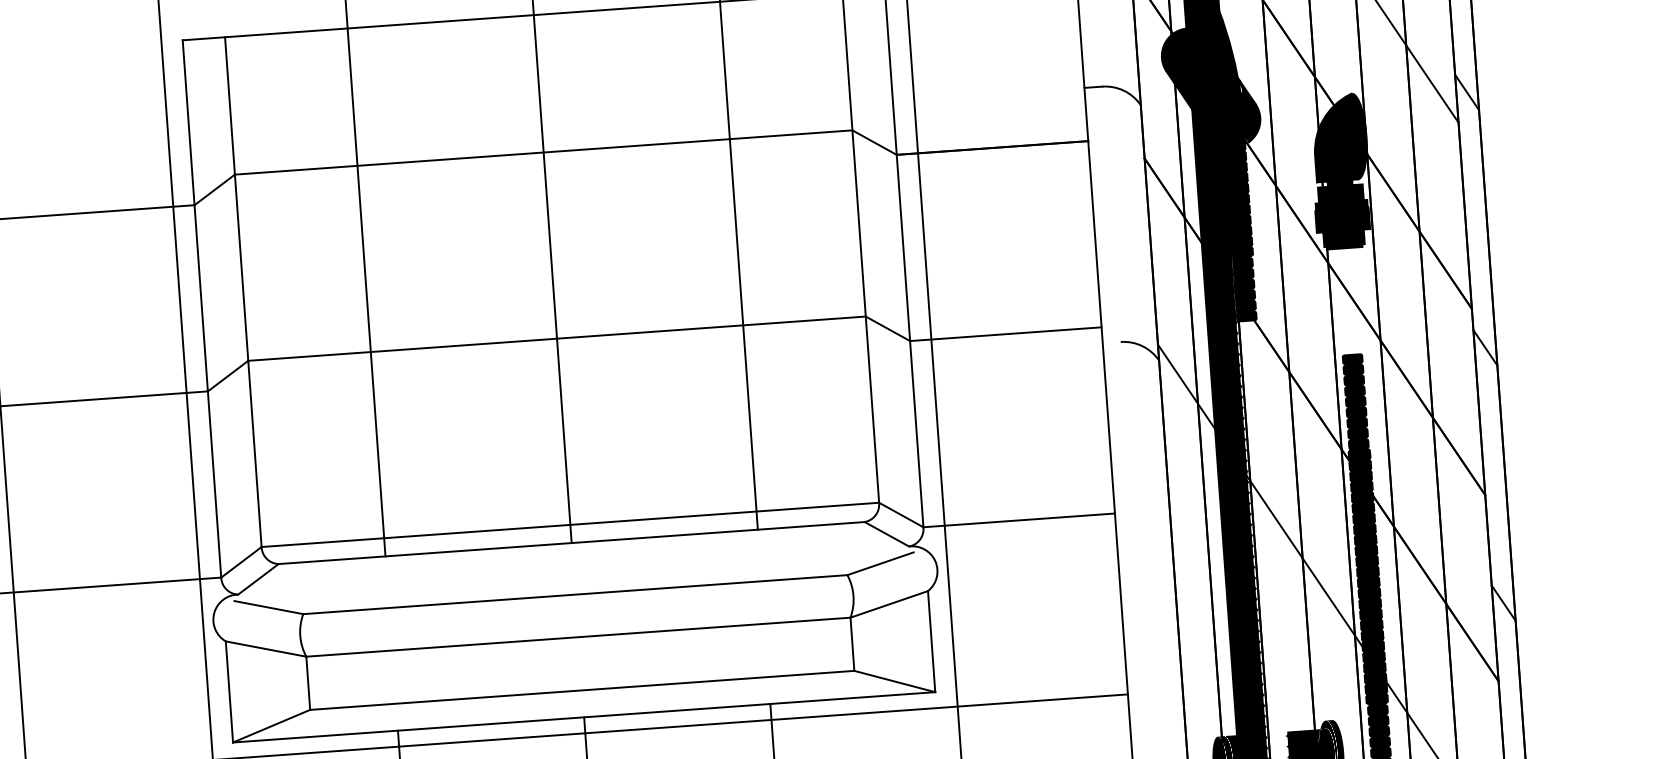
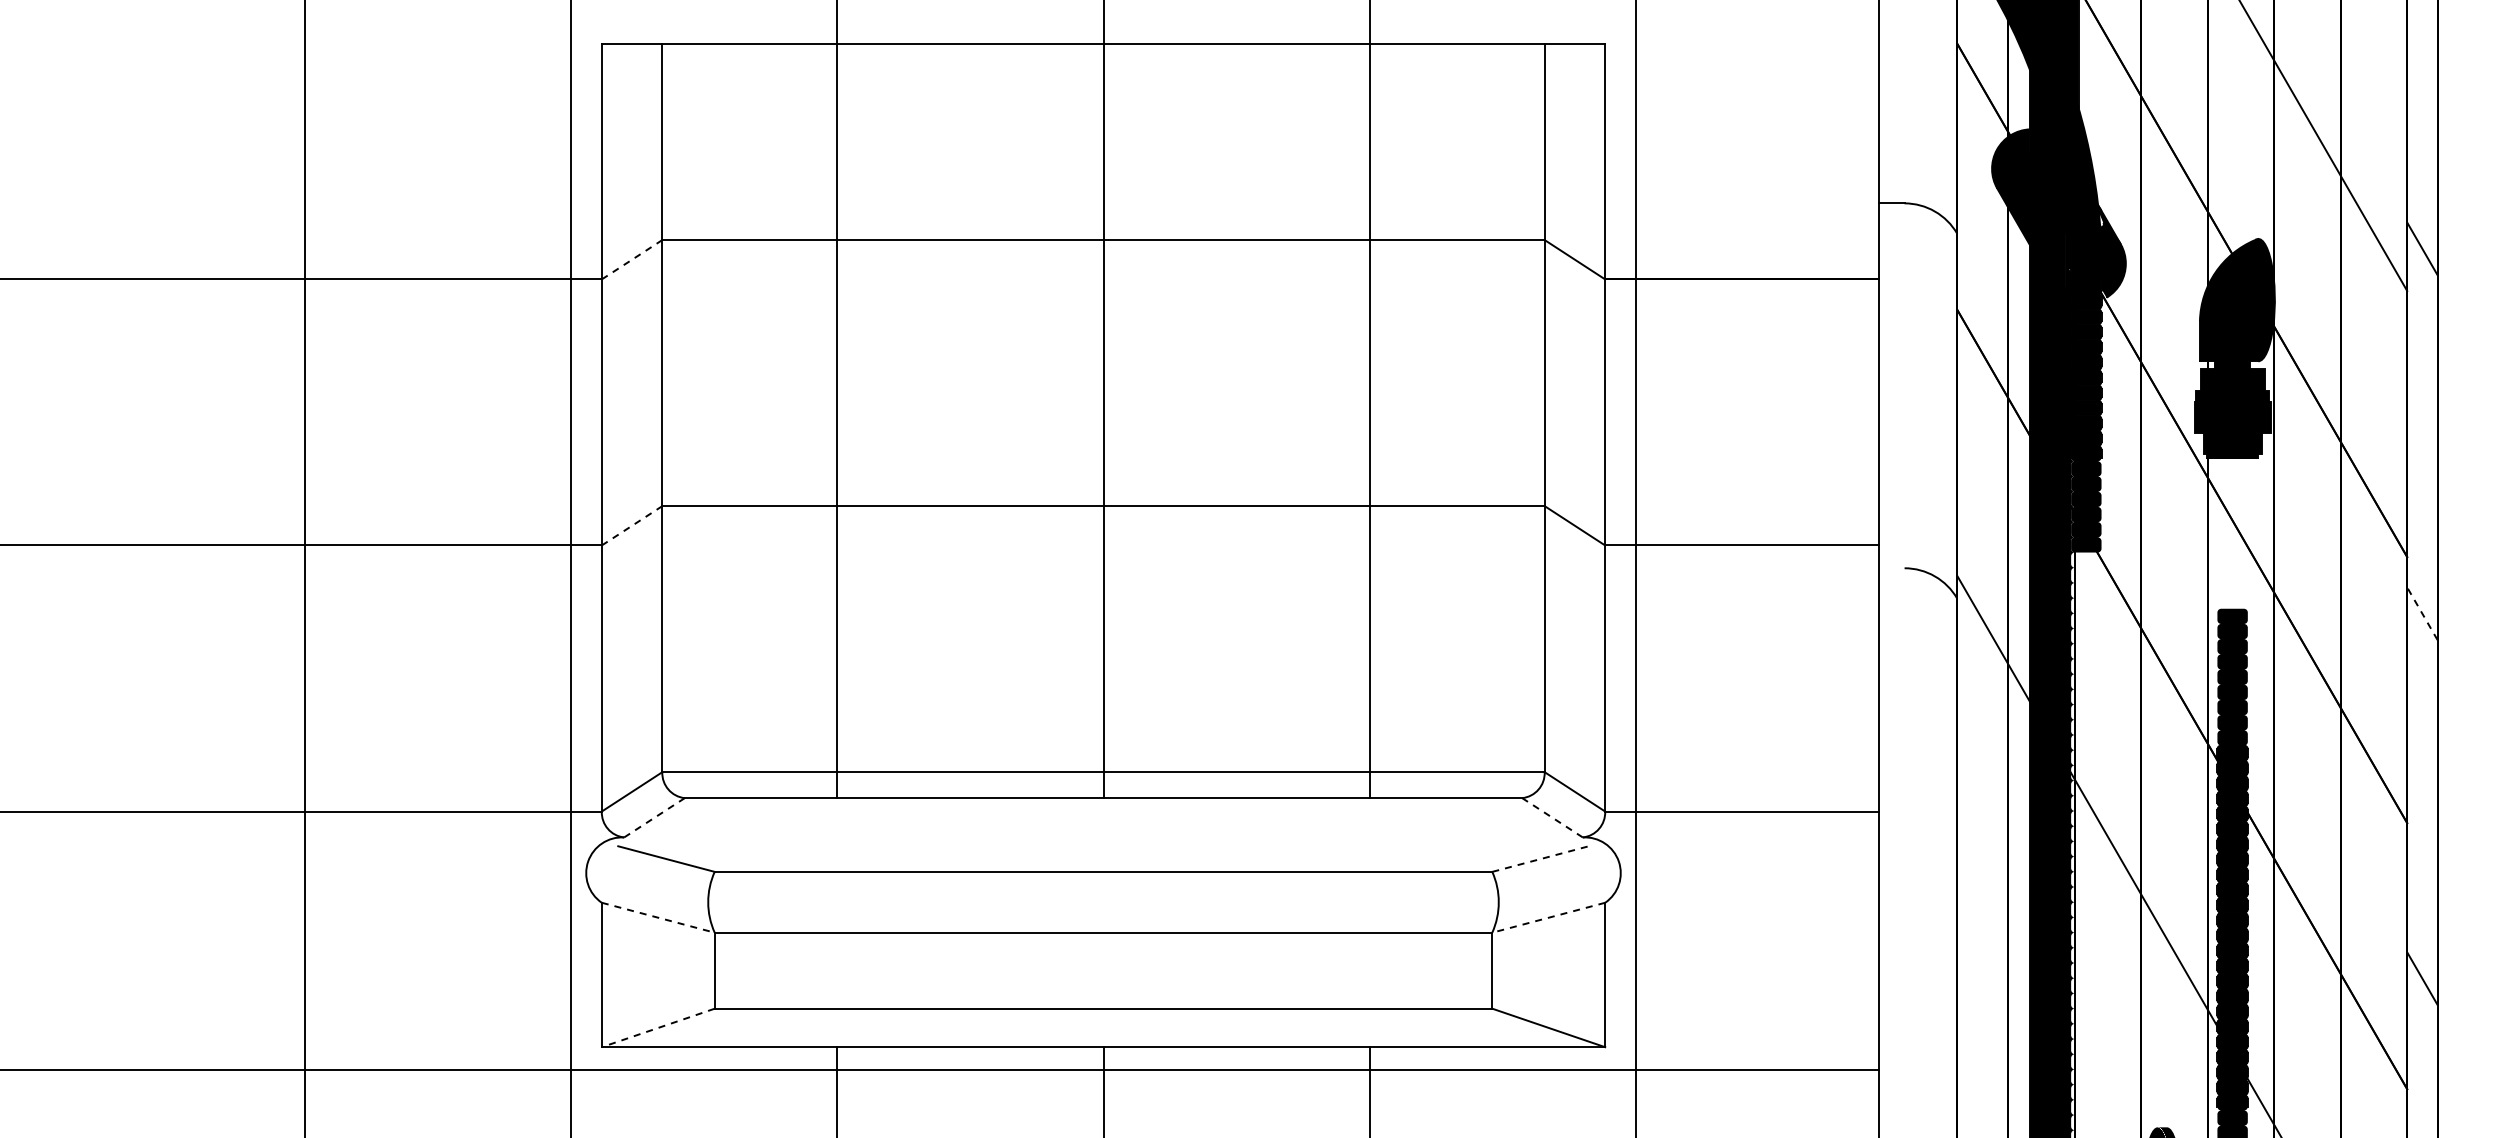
line: (215, 189) -> (632, 259), solid -> dashed
line: (1485, 347) -> (2422, 613), solid -> dashed
line: (228, 375) -> (632, 525), solid -> dashed
line: (886, 534) -> (1552, 817), solid -> dashed
line: (880, 564) -> (1540, 859), solid -> dashed
line: (258, 579) -> (654, 817), solid -> dashed
line: (889, 604) -> (1548, 917), solid -> dashed
line: (266, 648) -> (658, 917), solid -> dashed
line: (271, 725) -> (658, 1027), solid -> dashed

